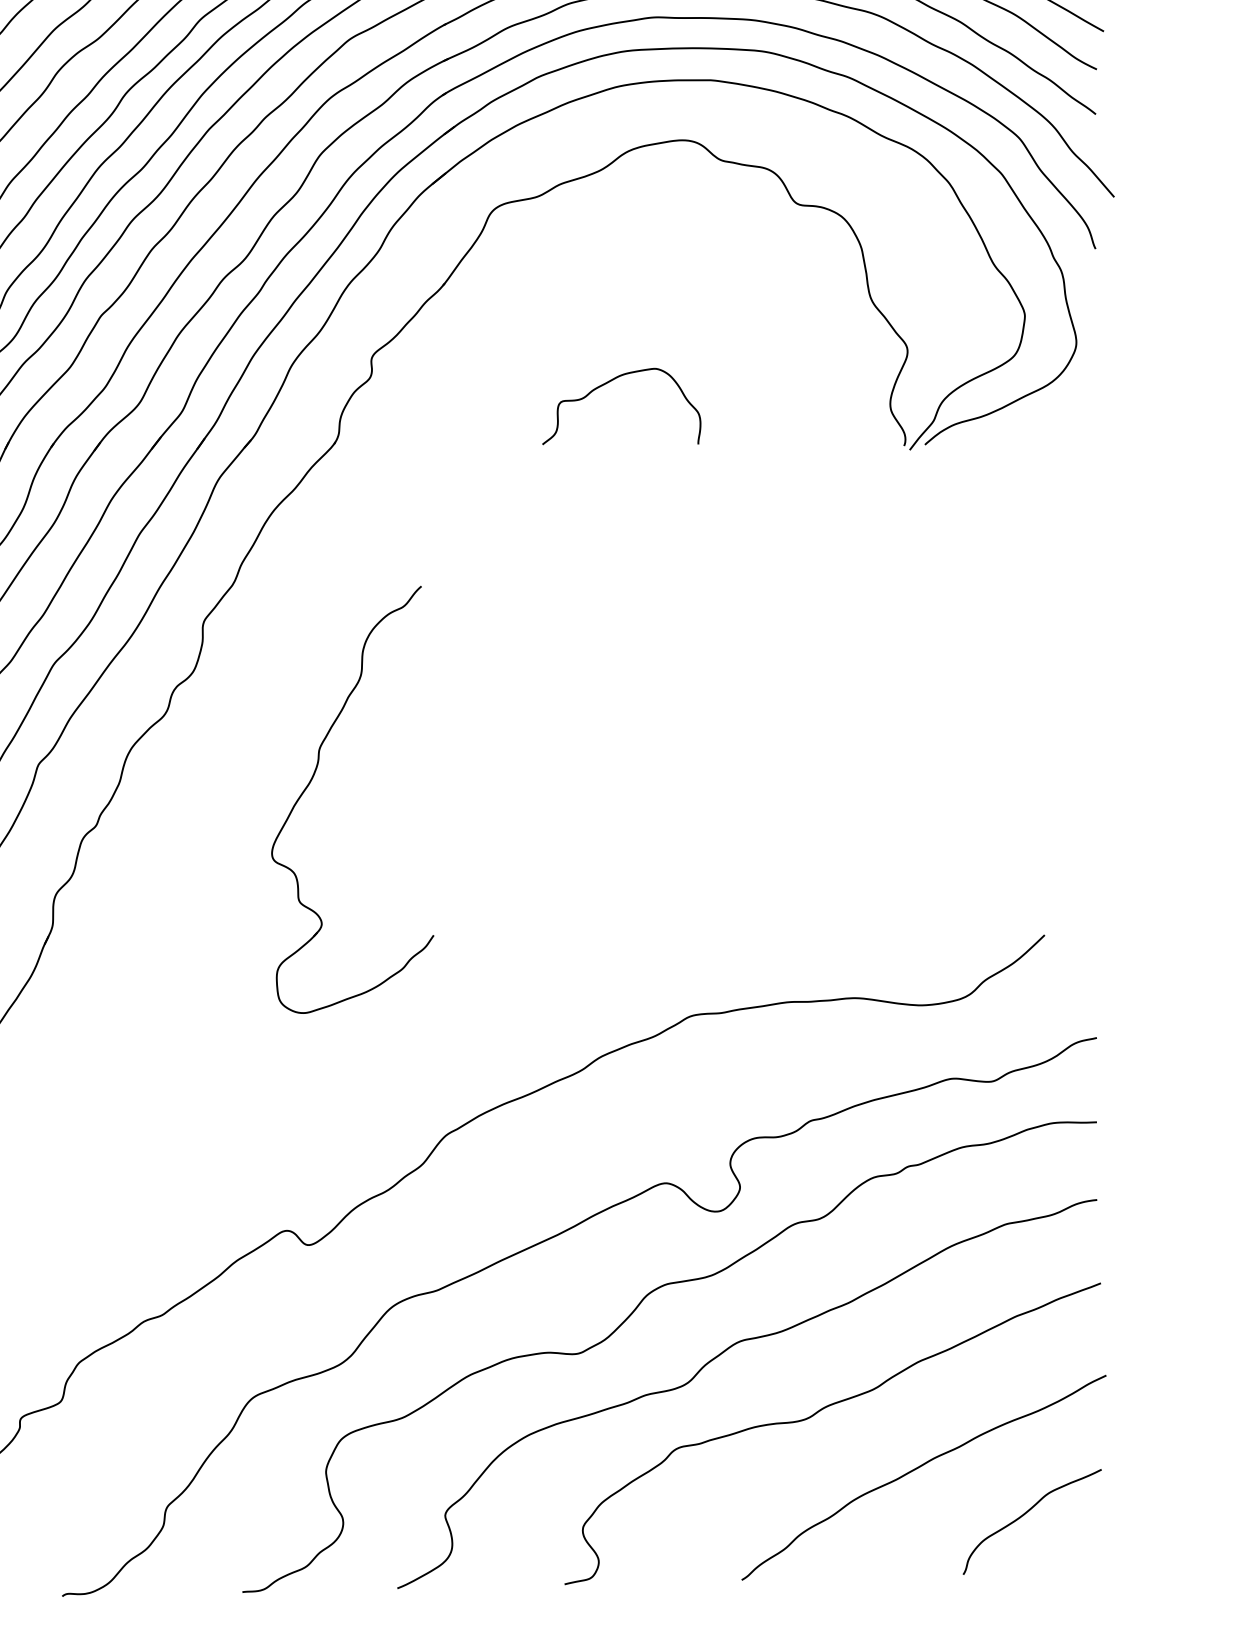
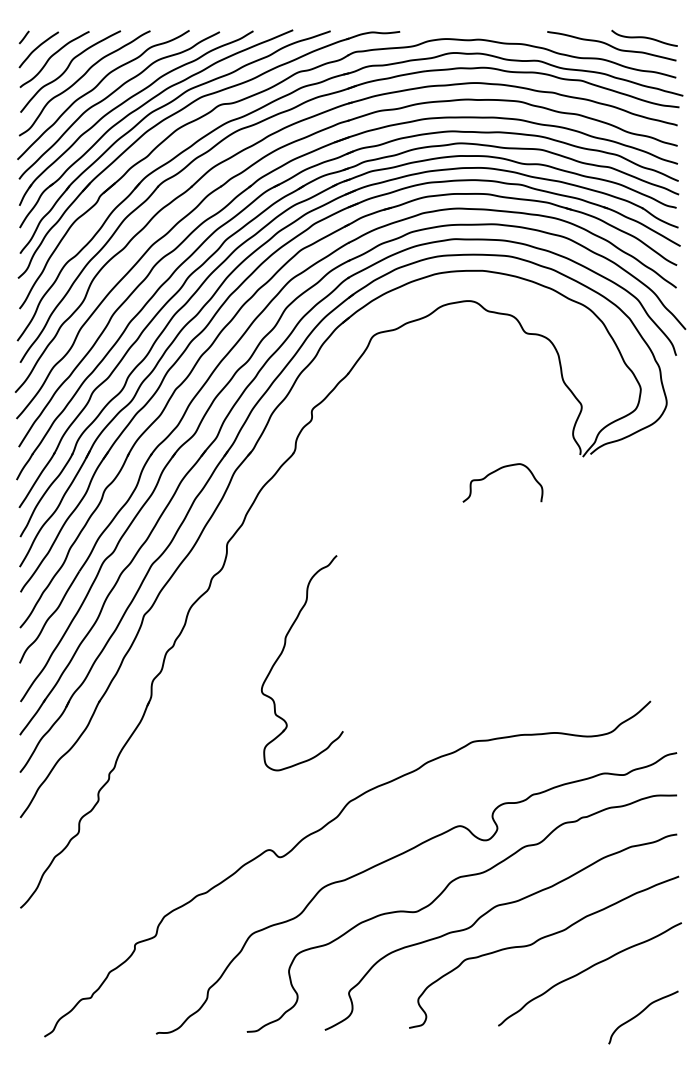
curve: (611, 383) -> (497, 471), moved
part: (313, 780) -> (282, 653), moved
curve: (1026, 1515) -> (640, 1014), moved

